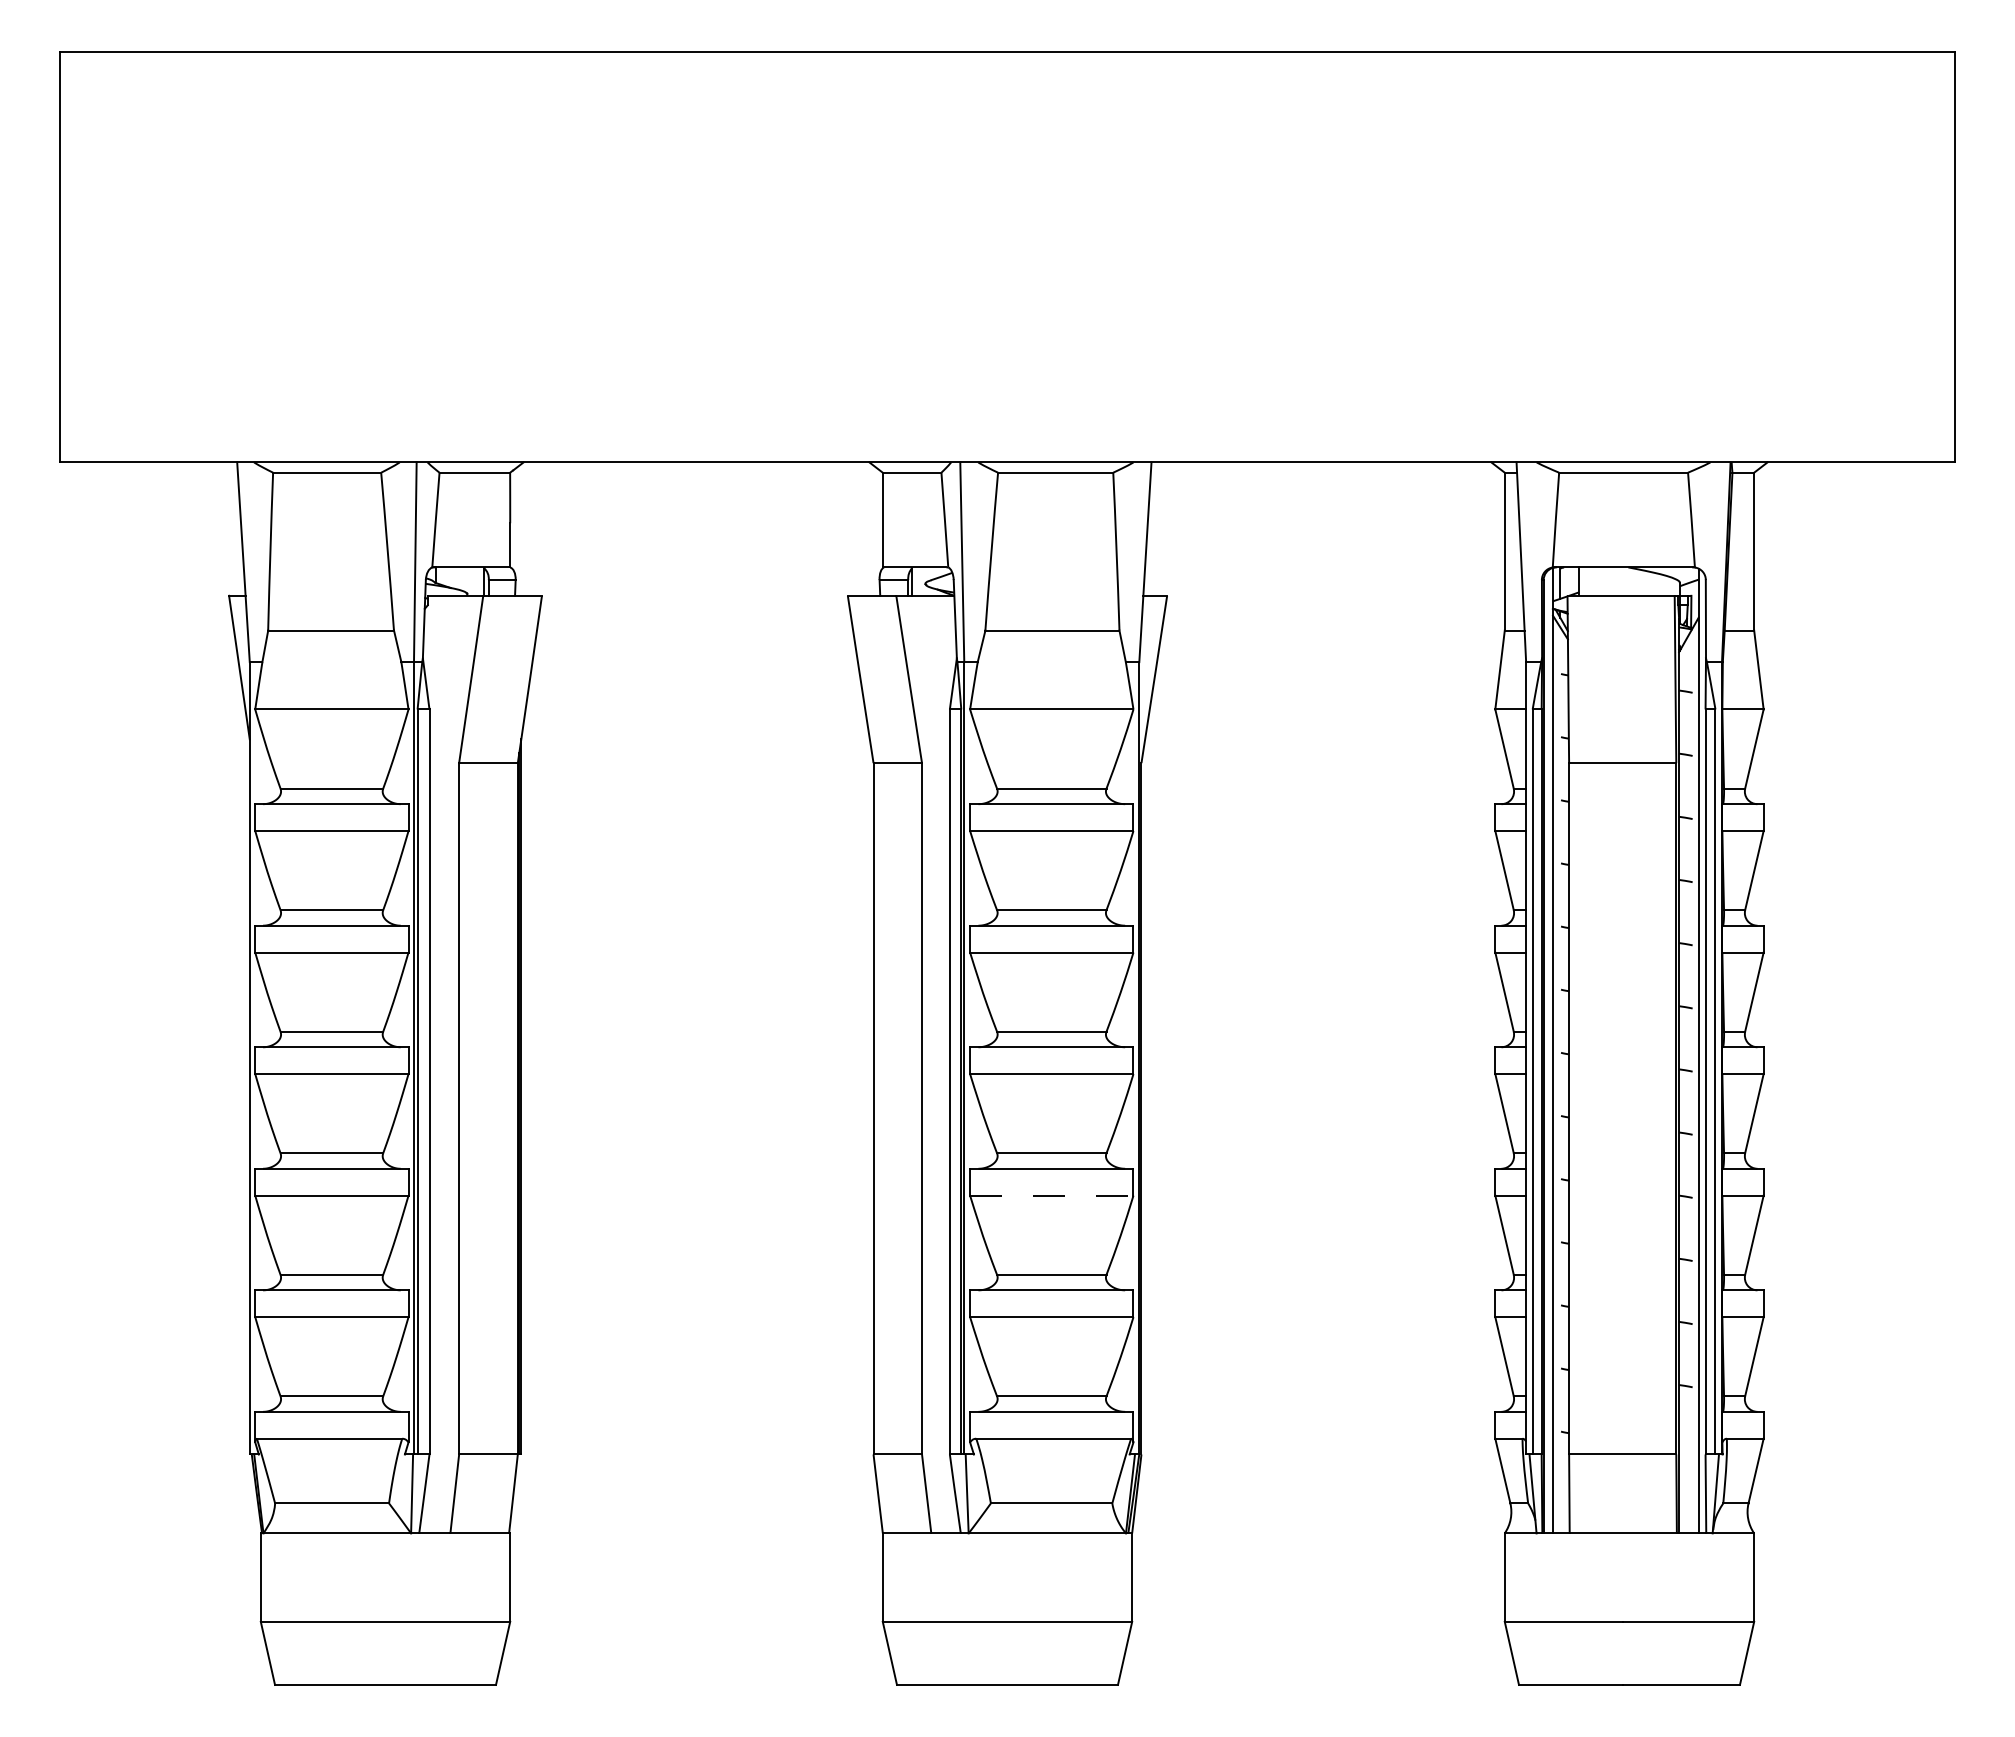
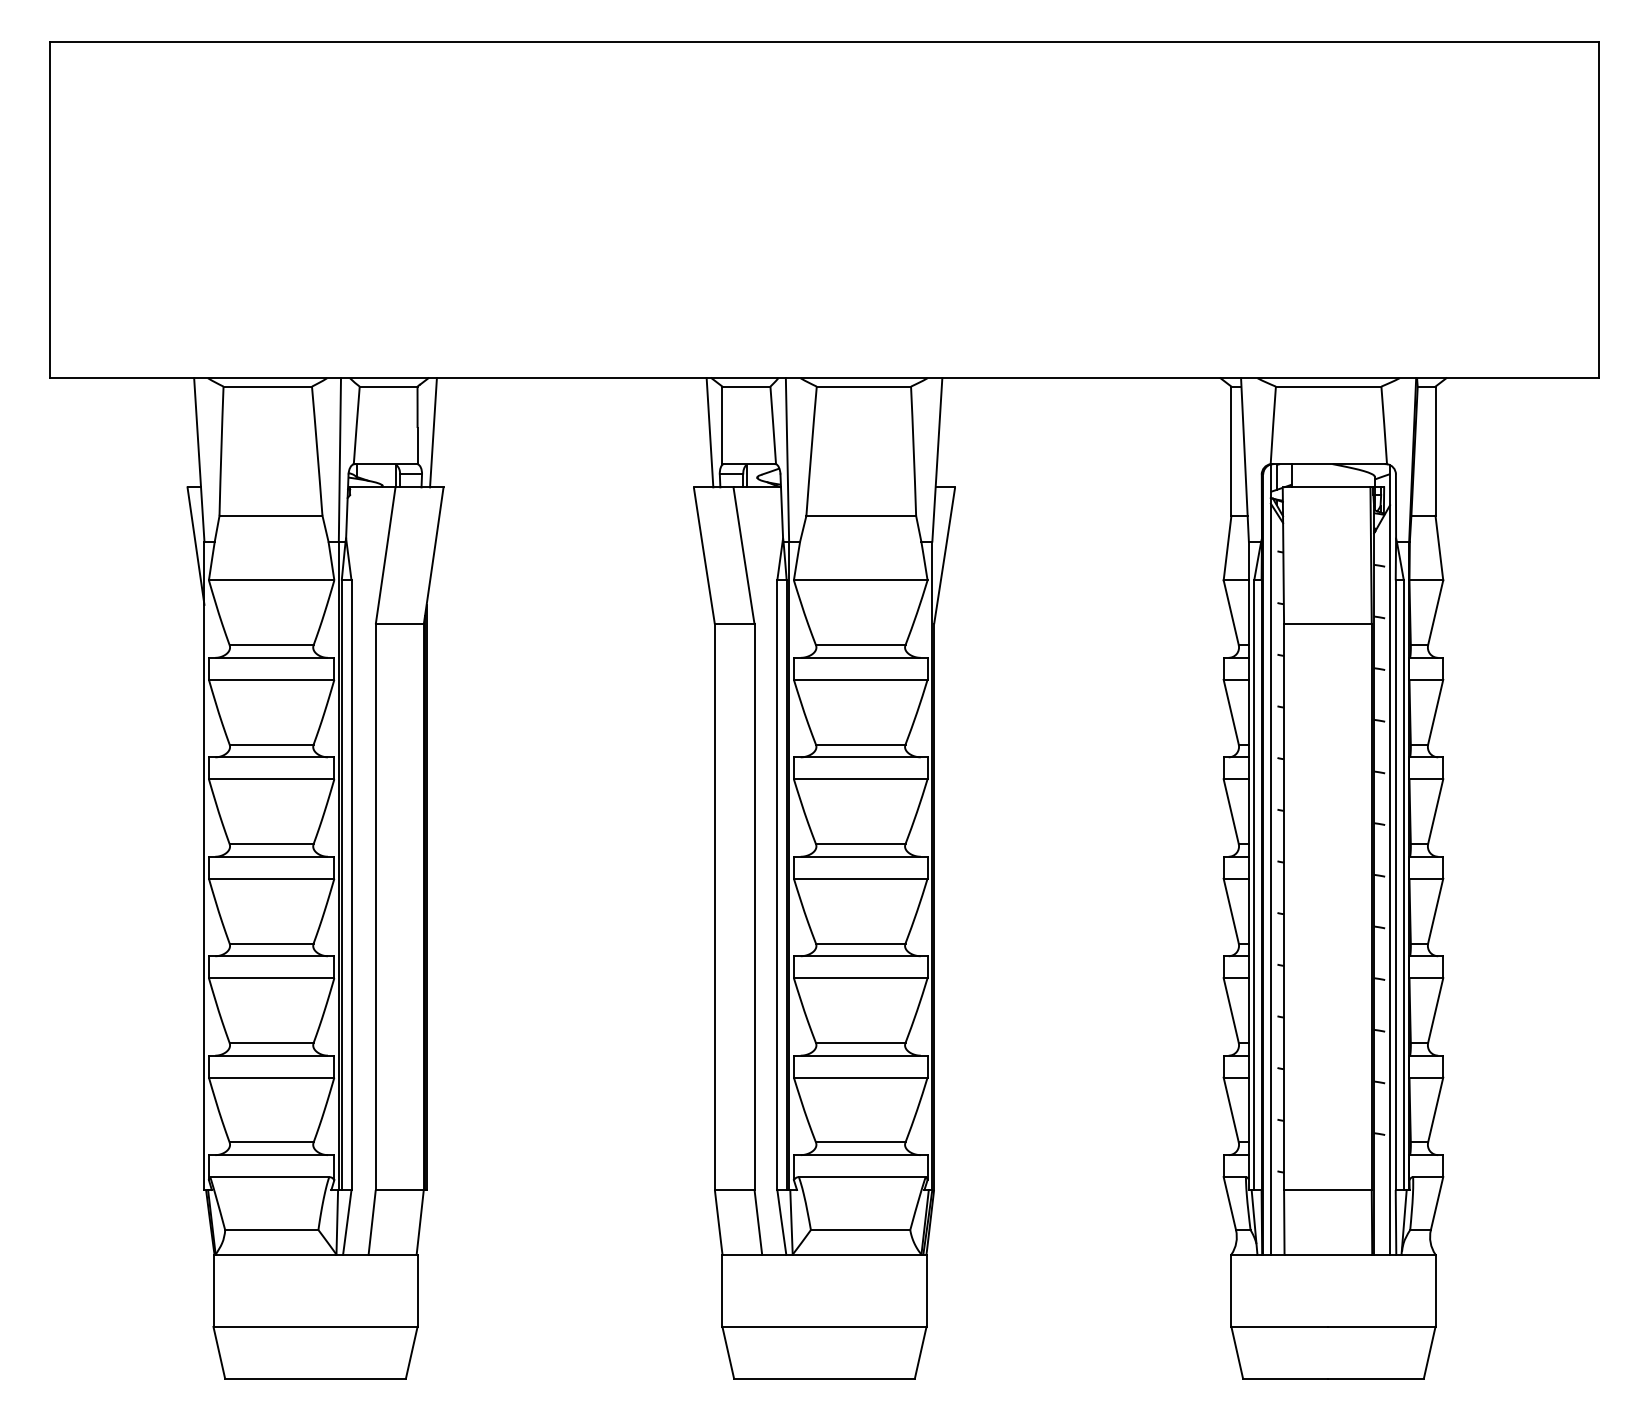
line: (529, 528) -> (433, 432), added
line: (867, 528) -> (709, 432), added
line: (1051, 1195) -> (860, 978), dashed -> solid

